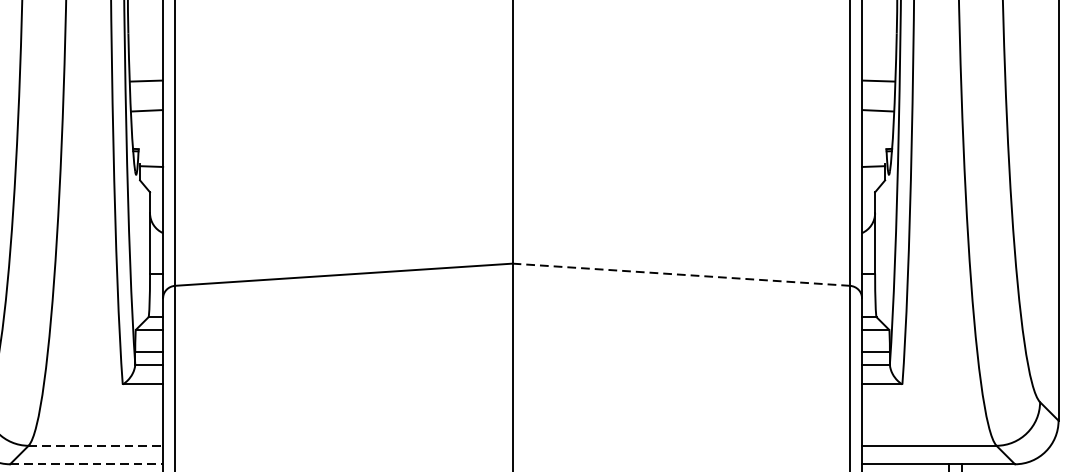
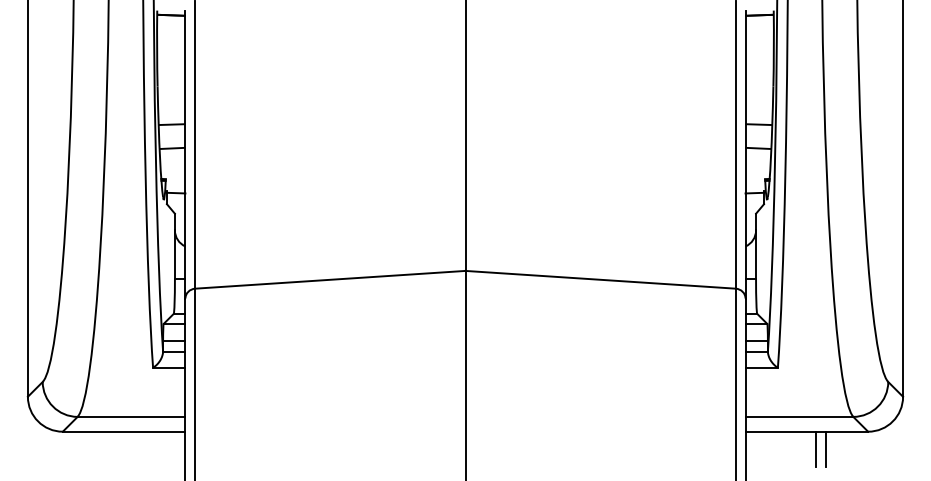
line: (682, 274) -> (601, 279), dashed -> solid
line: (95, 445) -> (131, 416), dashed -> solid
line: (87, 464) -> (124, 431), dashed -> solid

